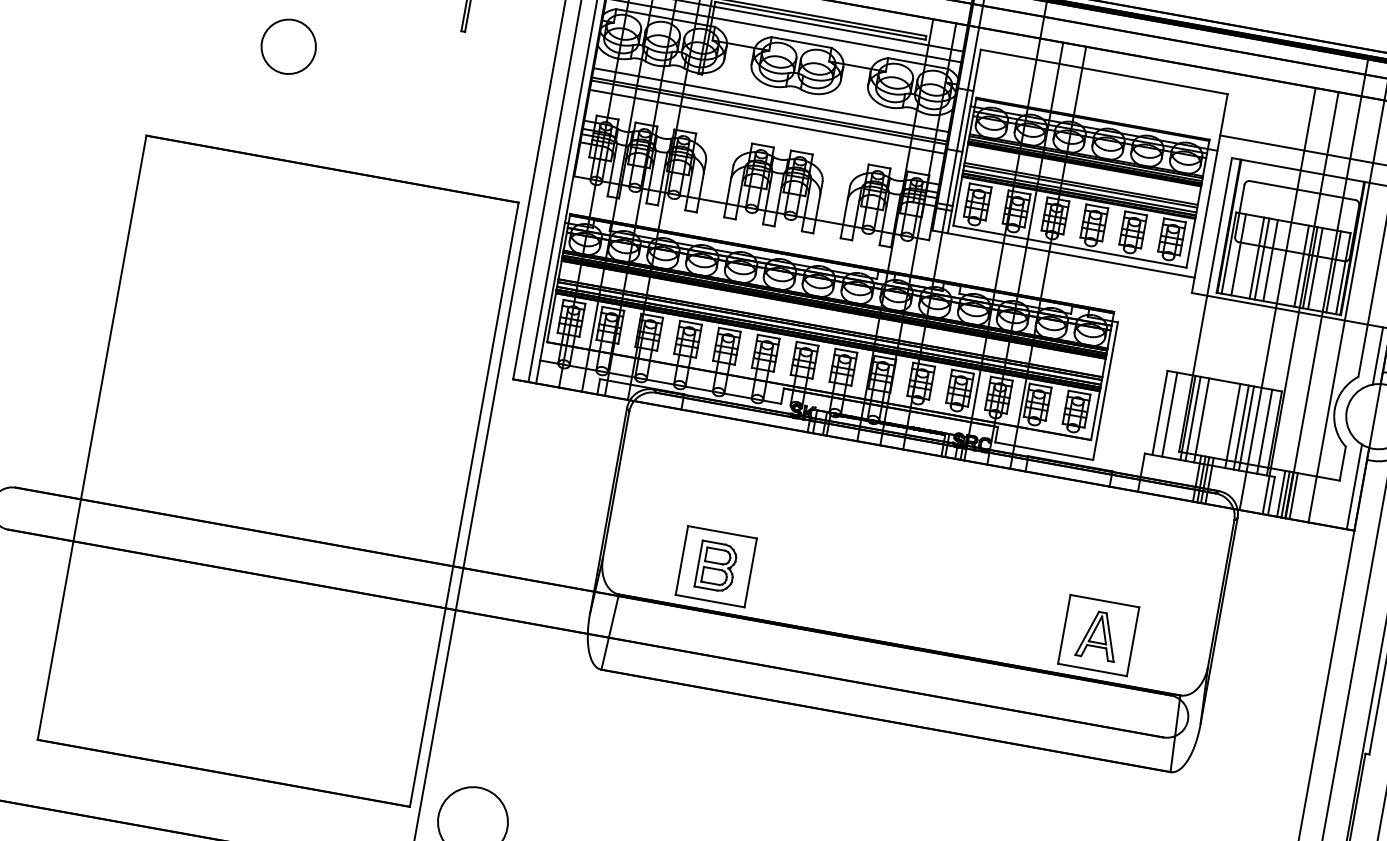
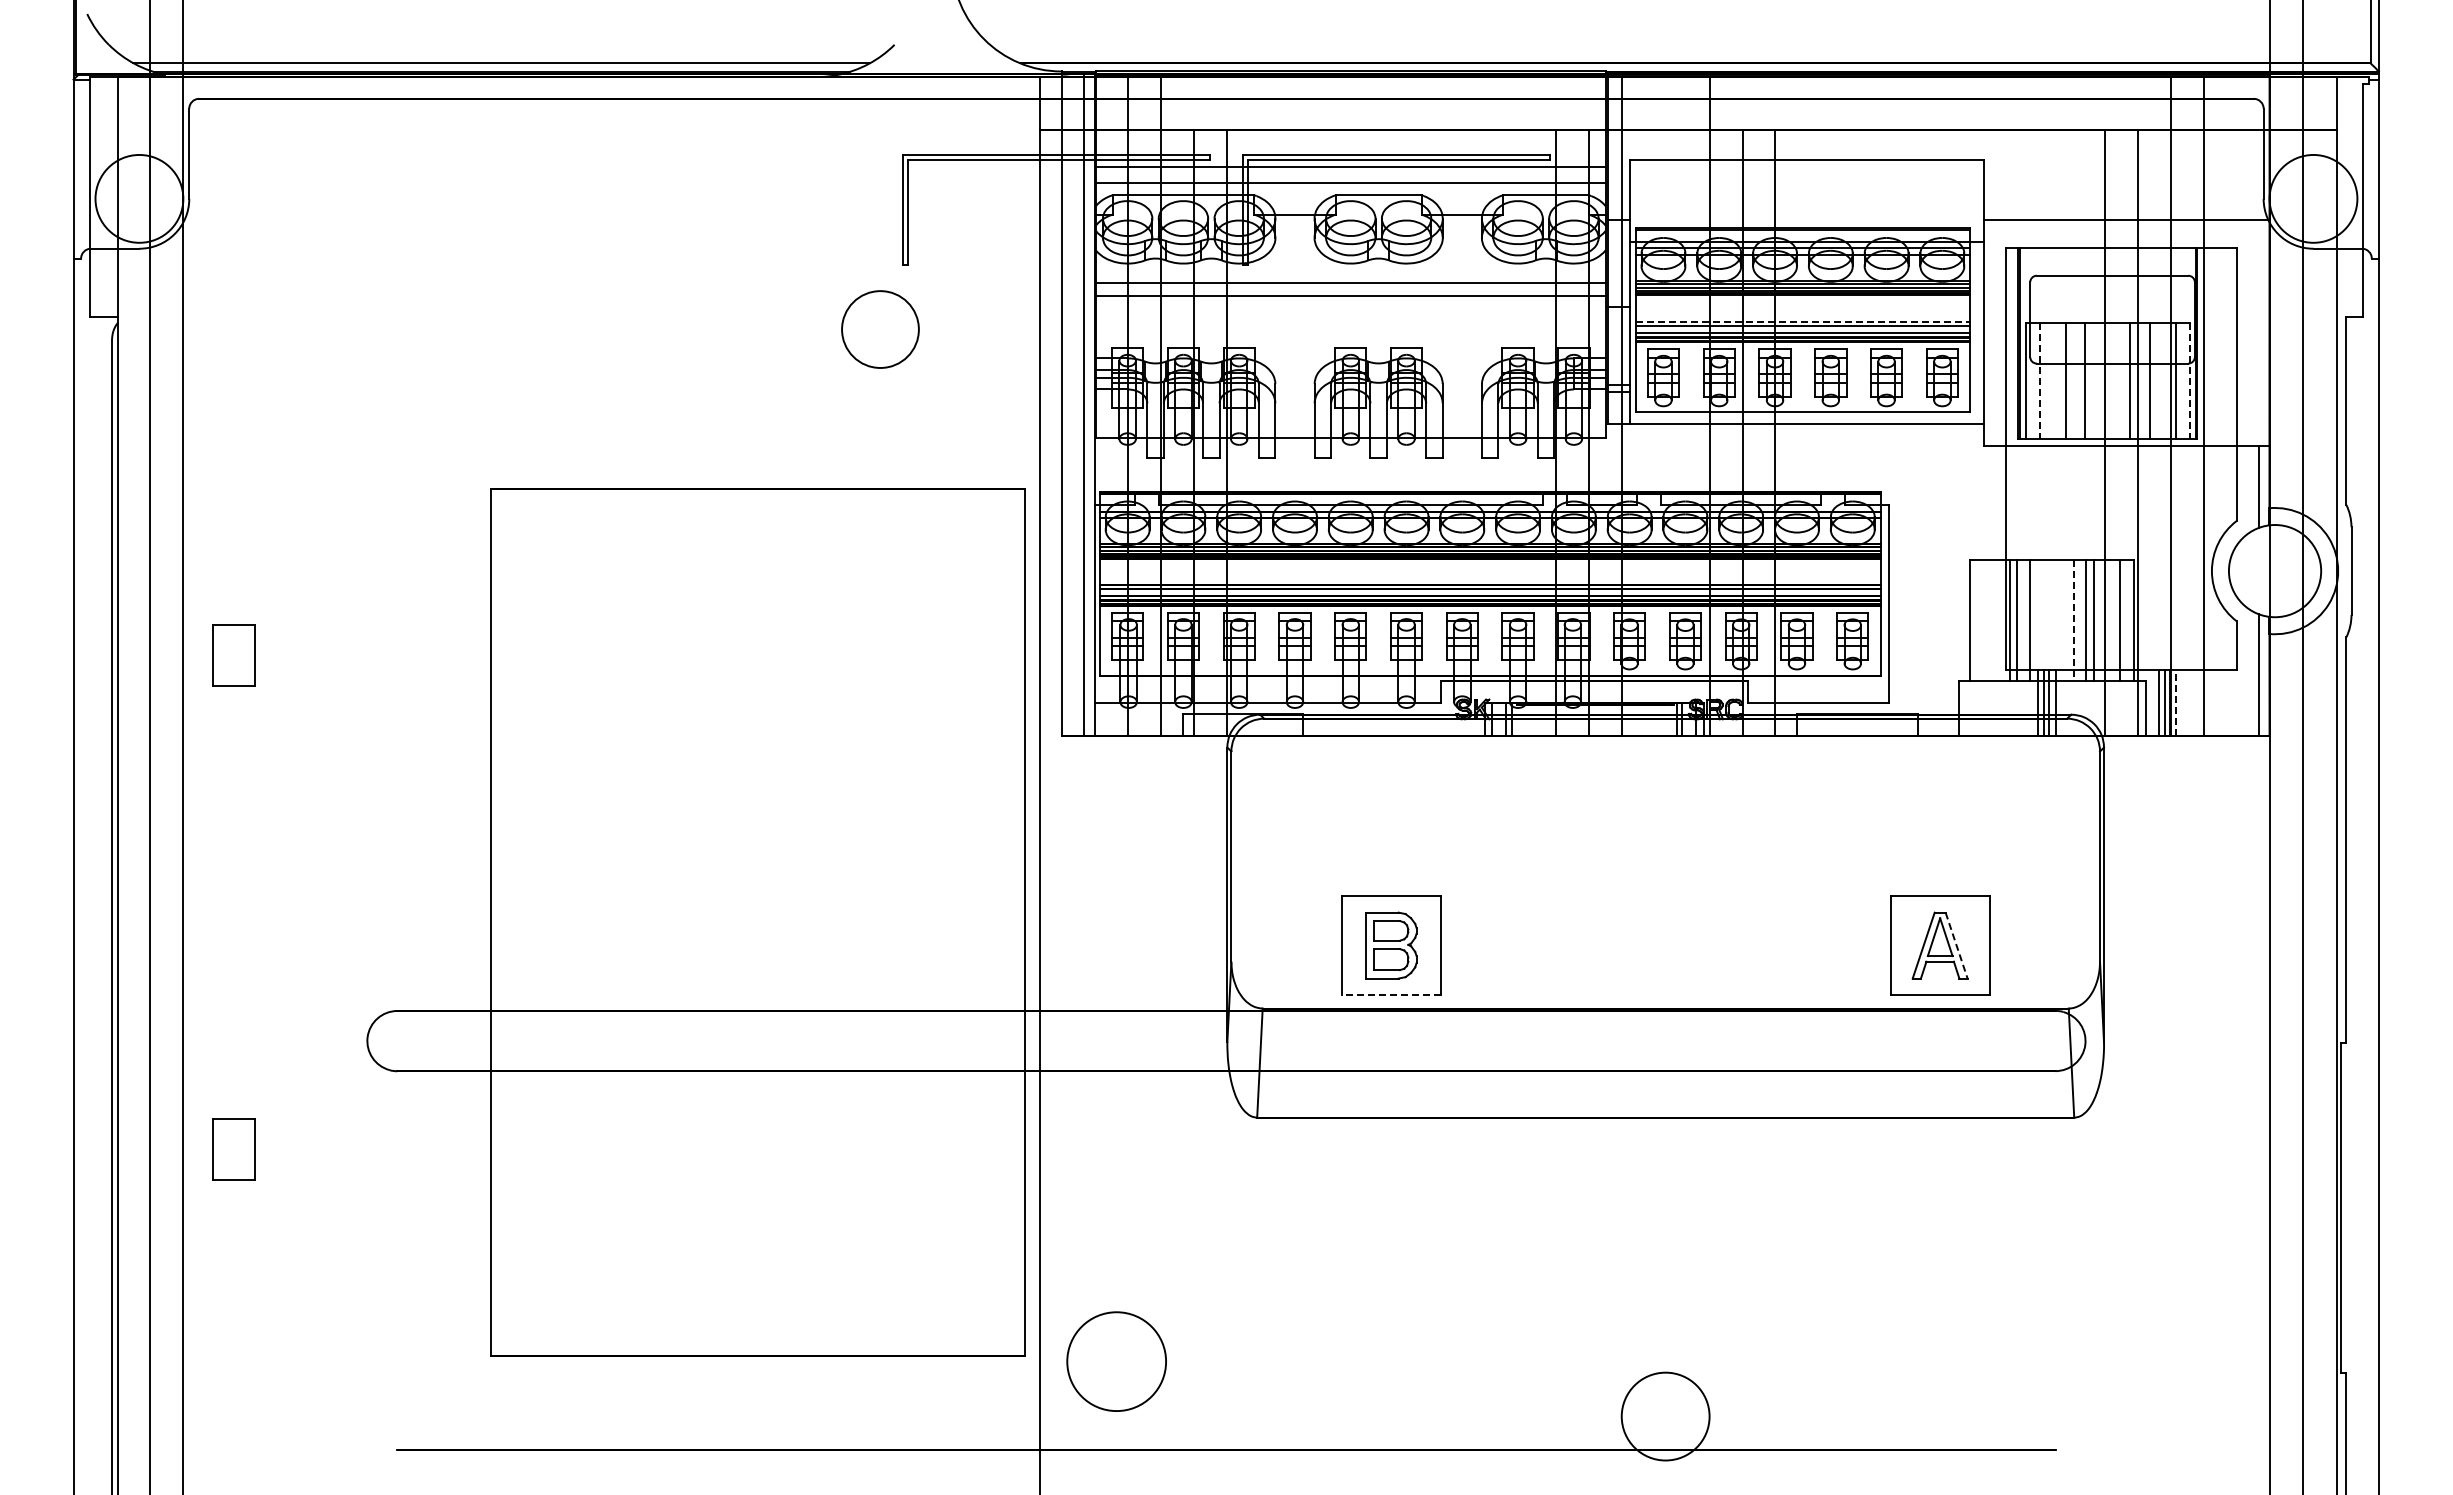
circle: (288, 46) -> (880, 329), moved
line: (768, 112) -> (1350, 300), removed
line: (767, 122) -> (1350, 314), removed
line: (1081, 183) -> (1803, 321), solid -> dashed
line: (1238, 255) -> (2039, 381), solid -> dashed
line: (1262, 258) -> (2073, 380), removed
line: (1310, 267) -> (2142, 380), removed
line: (1343, 273) -> (2189, 381), solid -> dashed
line: (1169, 414) -> (1983, 620), removed
line: (1232, 426) -> (2074, 621), solid -> dashed
line: (1293, 495) -> (2176, 702), solid -> dashed
line: (709, 601) -> (1390, 995), solid -> dashed
line: (1110, 637) -> (1956, 945), solid -> dashed

